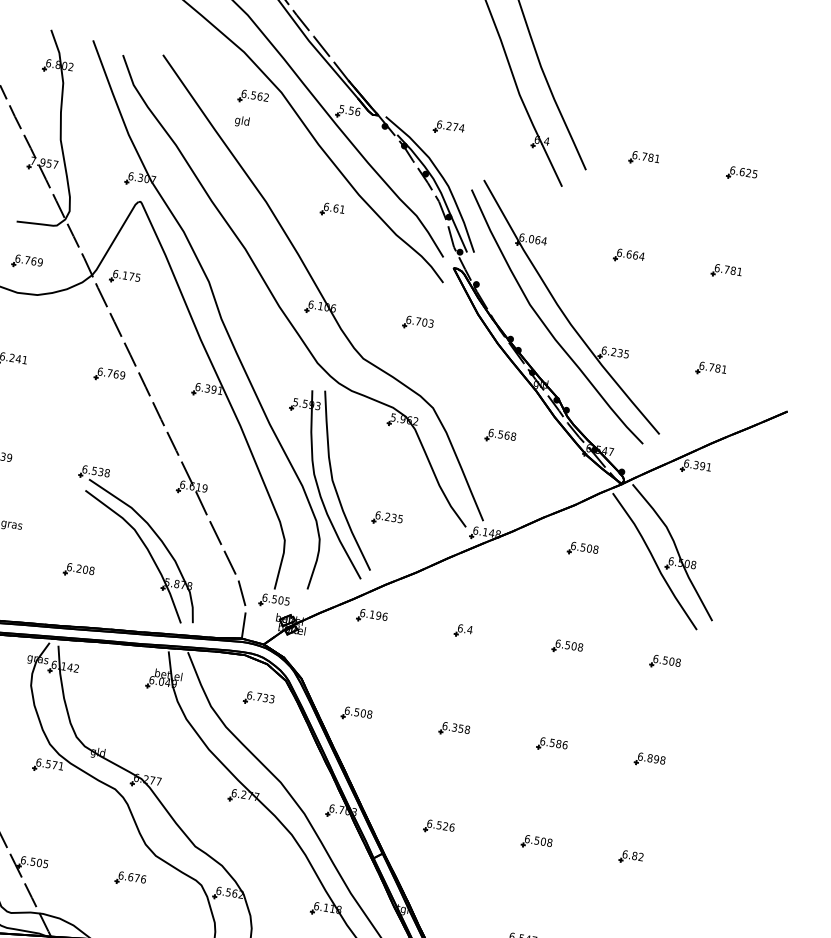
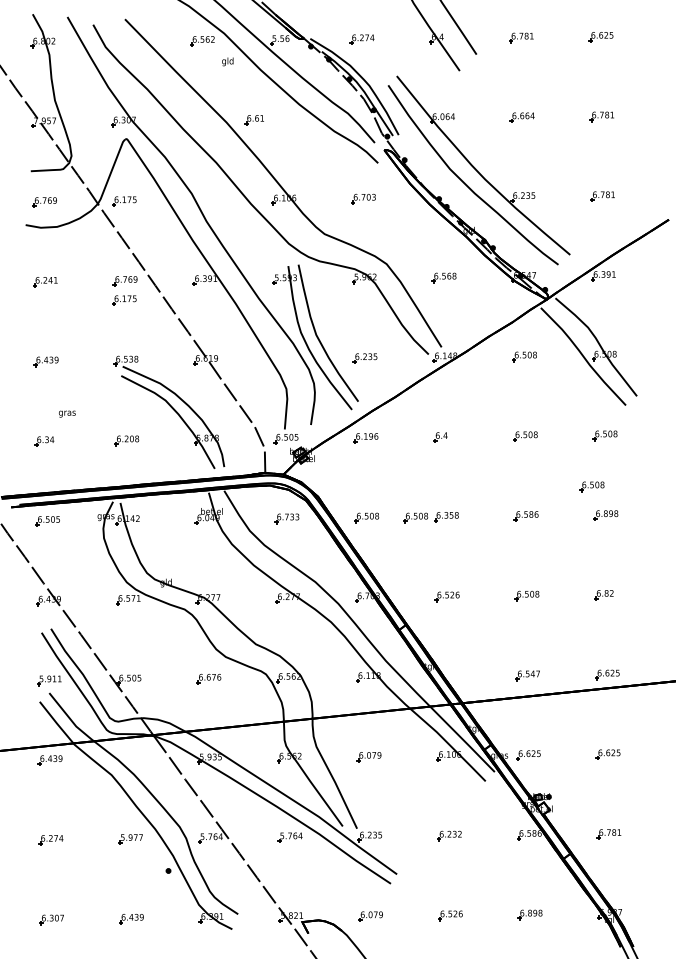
text: (241, 121) -> (227, 61), moved
part: (331, 210) -> (253, 120), moved
part: (104, 398) -> (124, 300), added
part: (638, 722) -> (591, 486), added
part: (416, 723) -> (415, 517), added

